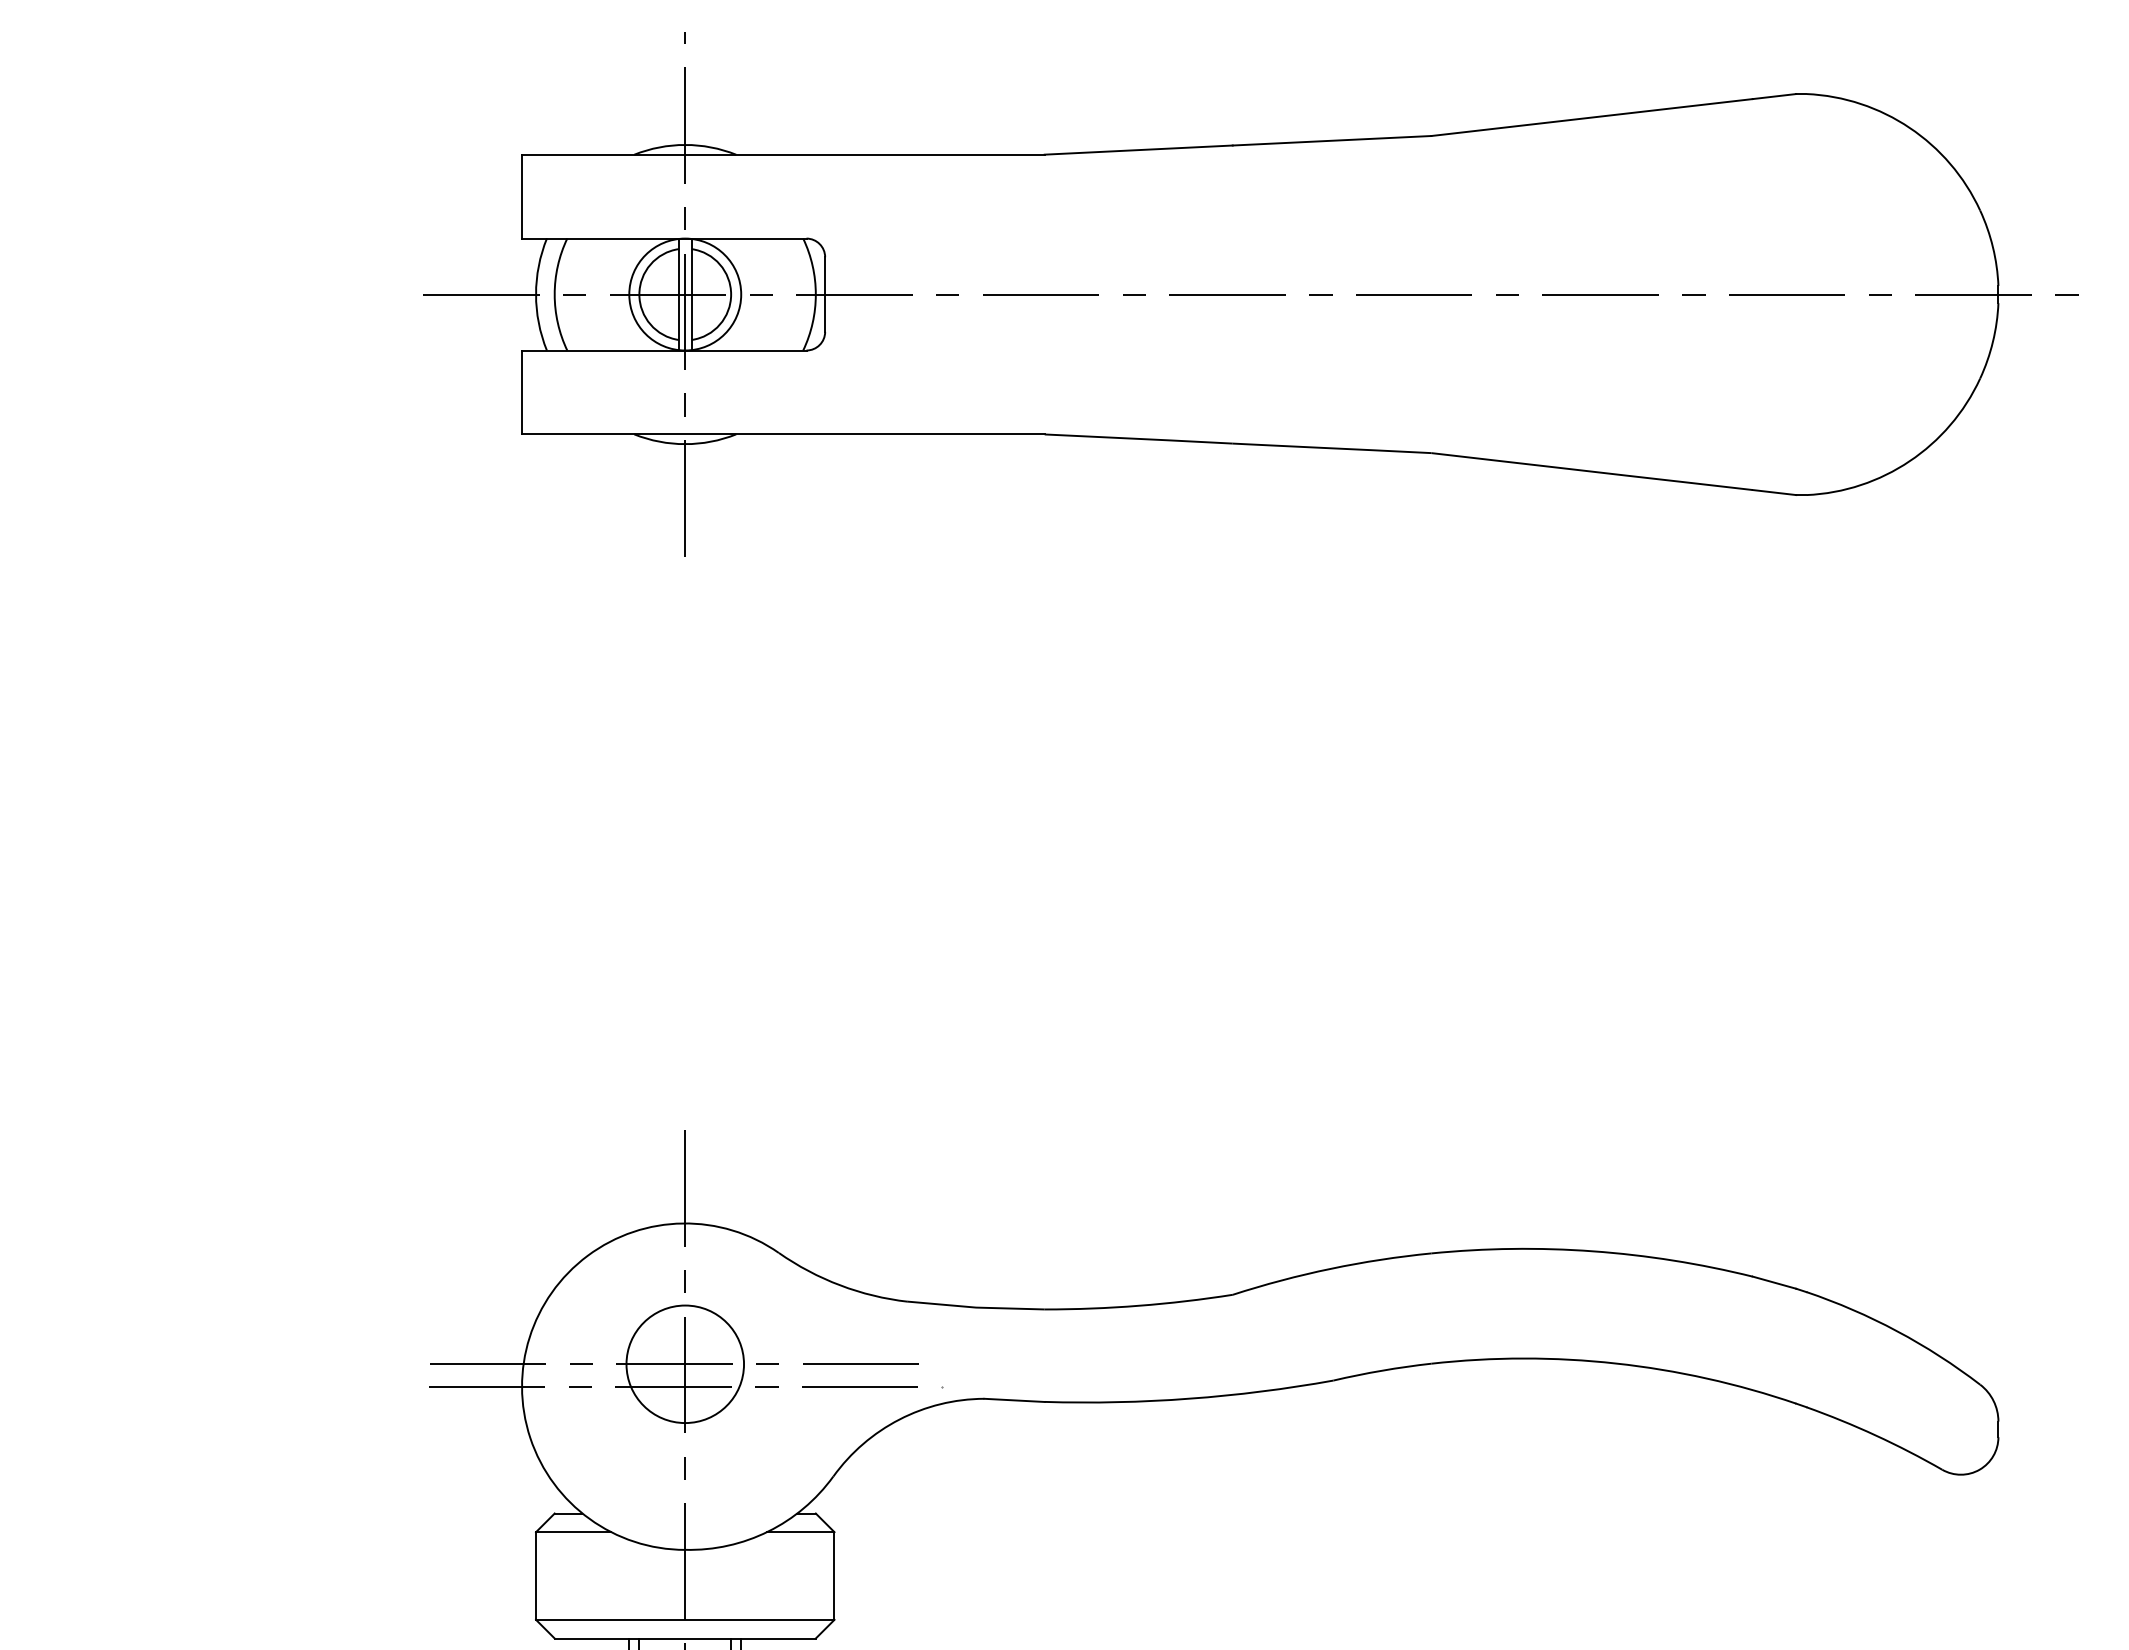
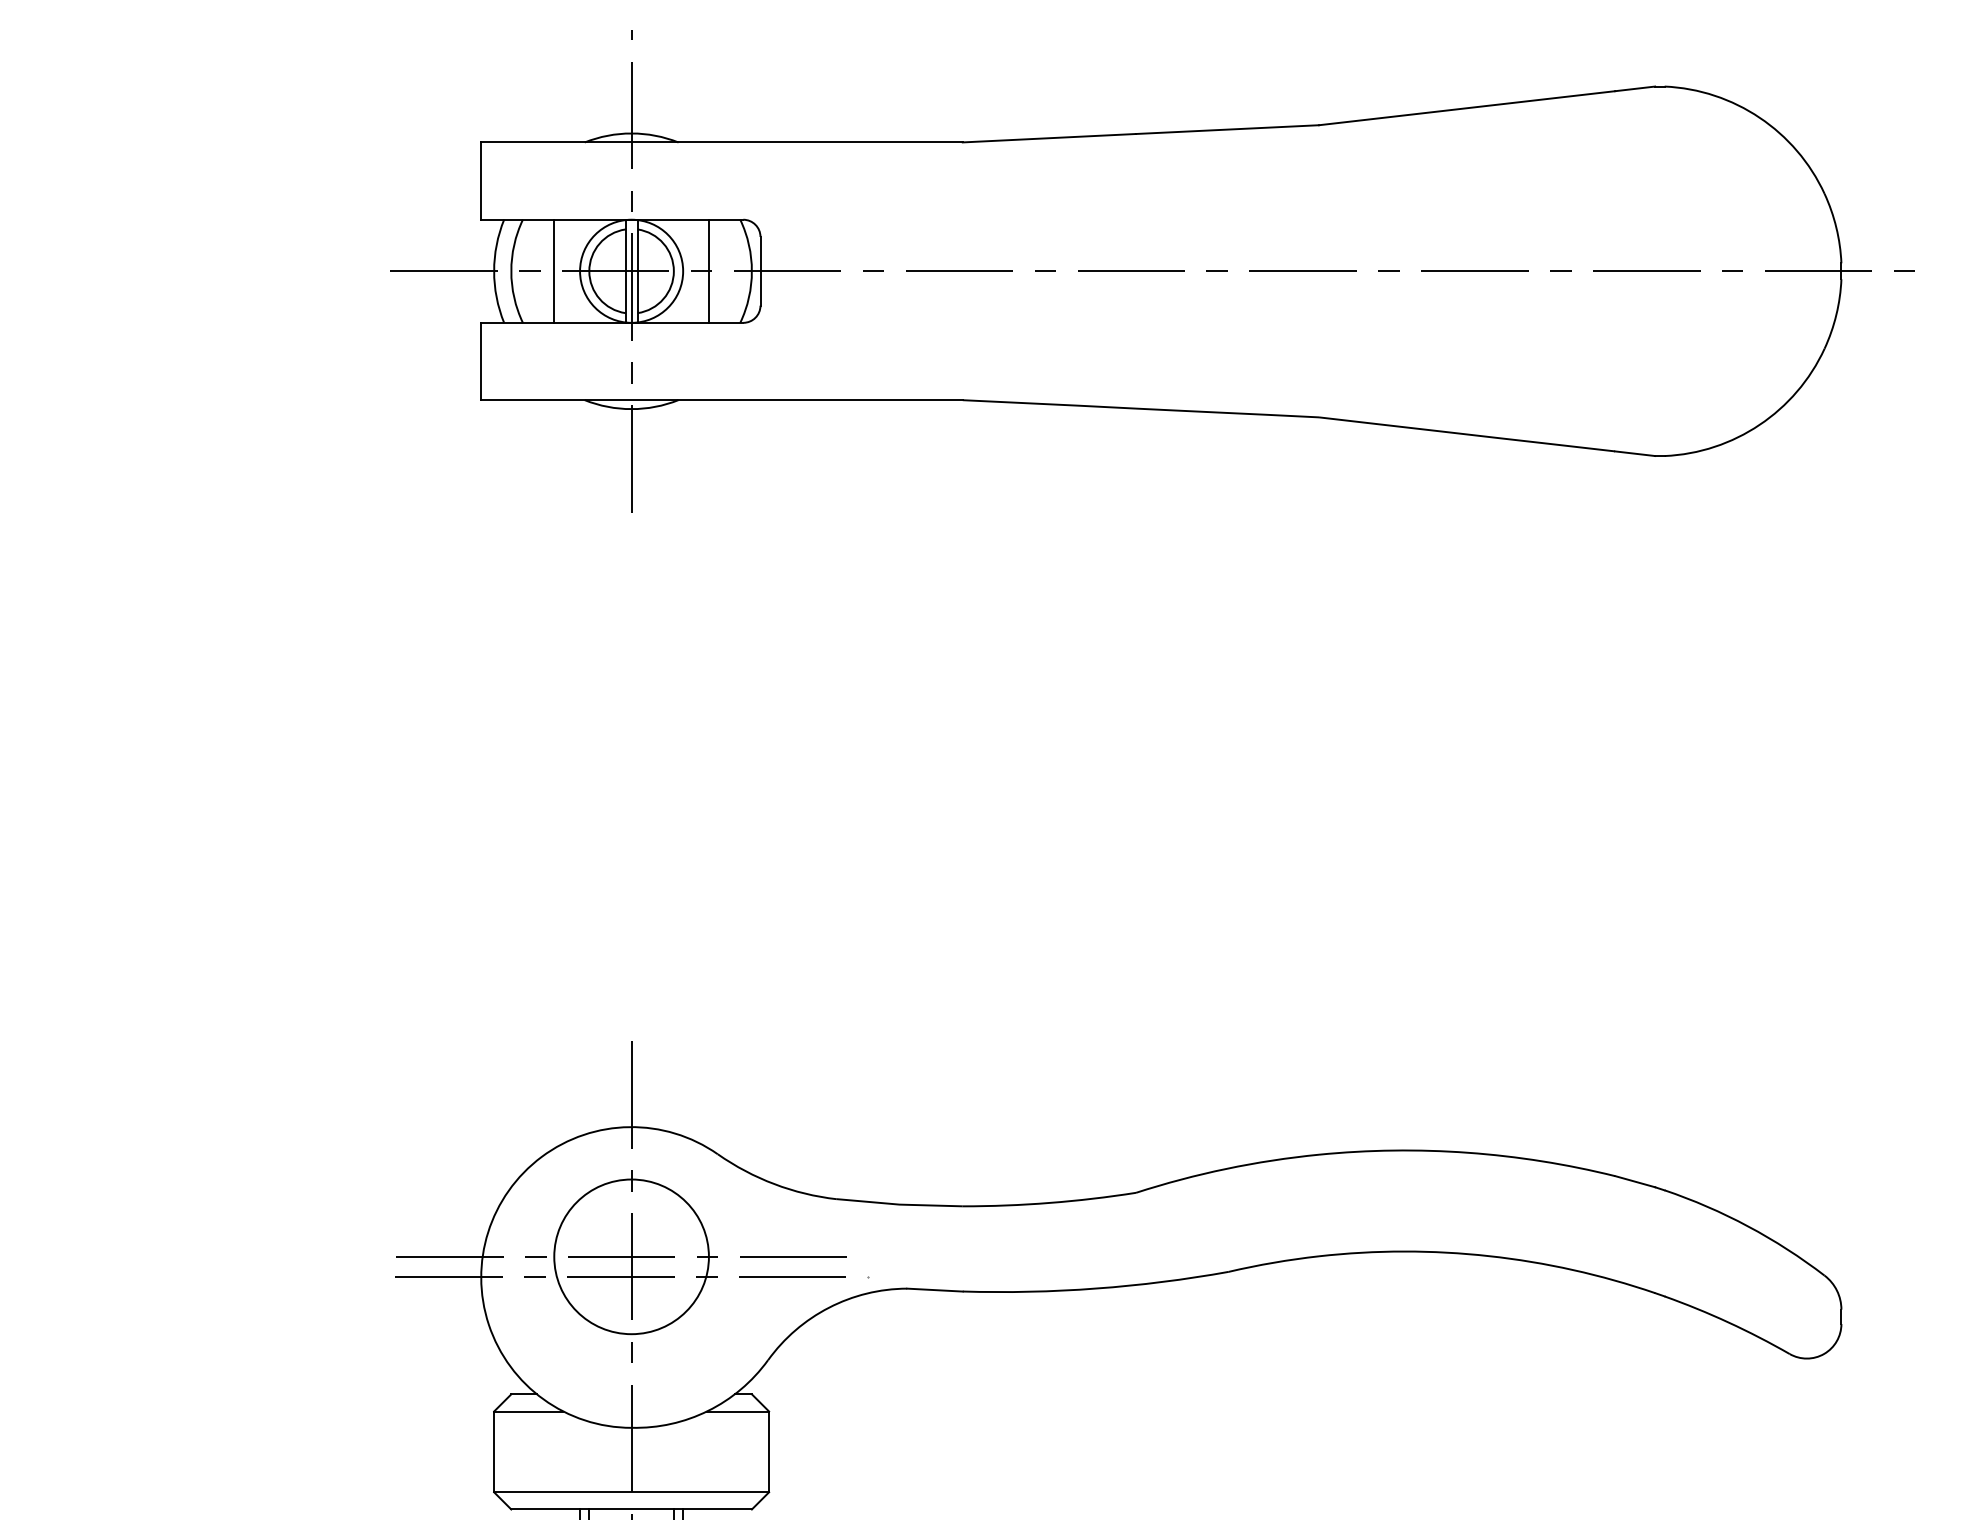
line: (601, 294) -> (554, 271), added
line: (769, 294) -> (709, 271), added
circle: (685, 1364) -> (631, 1257), size x1.43

